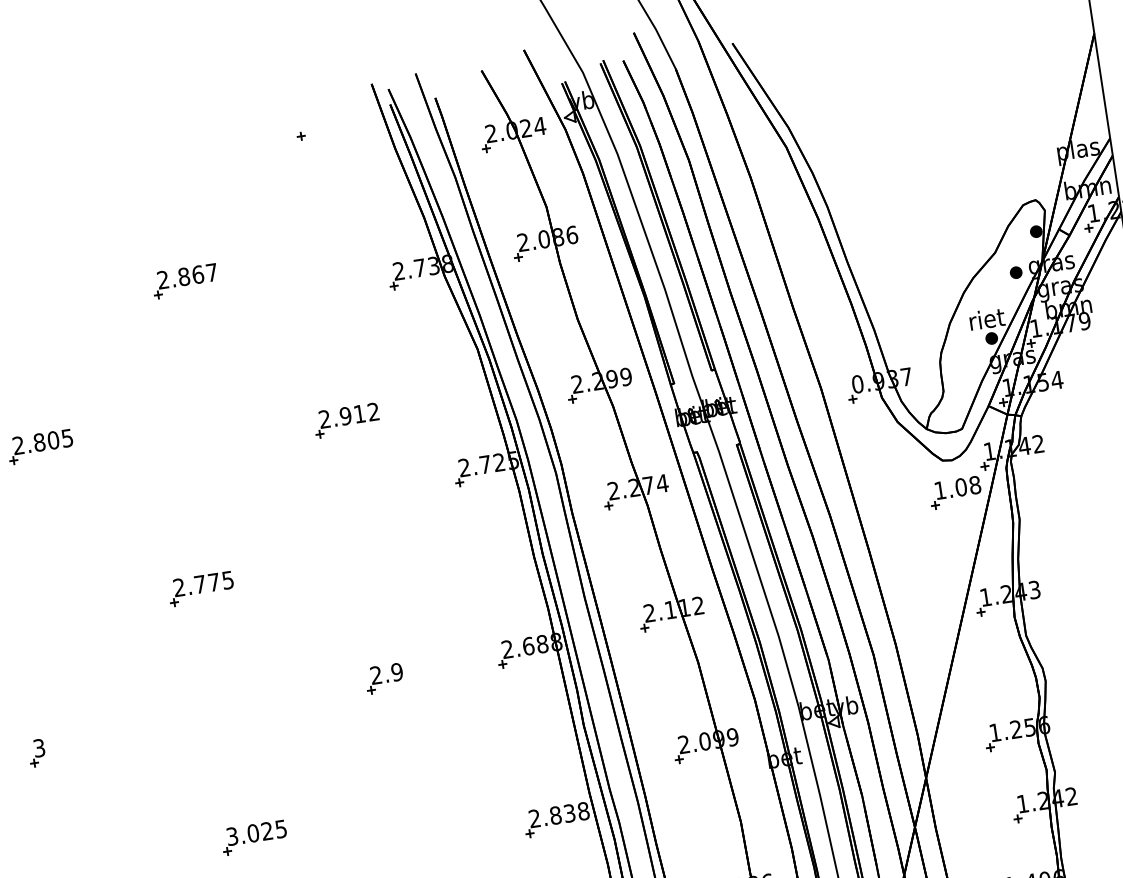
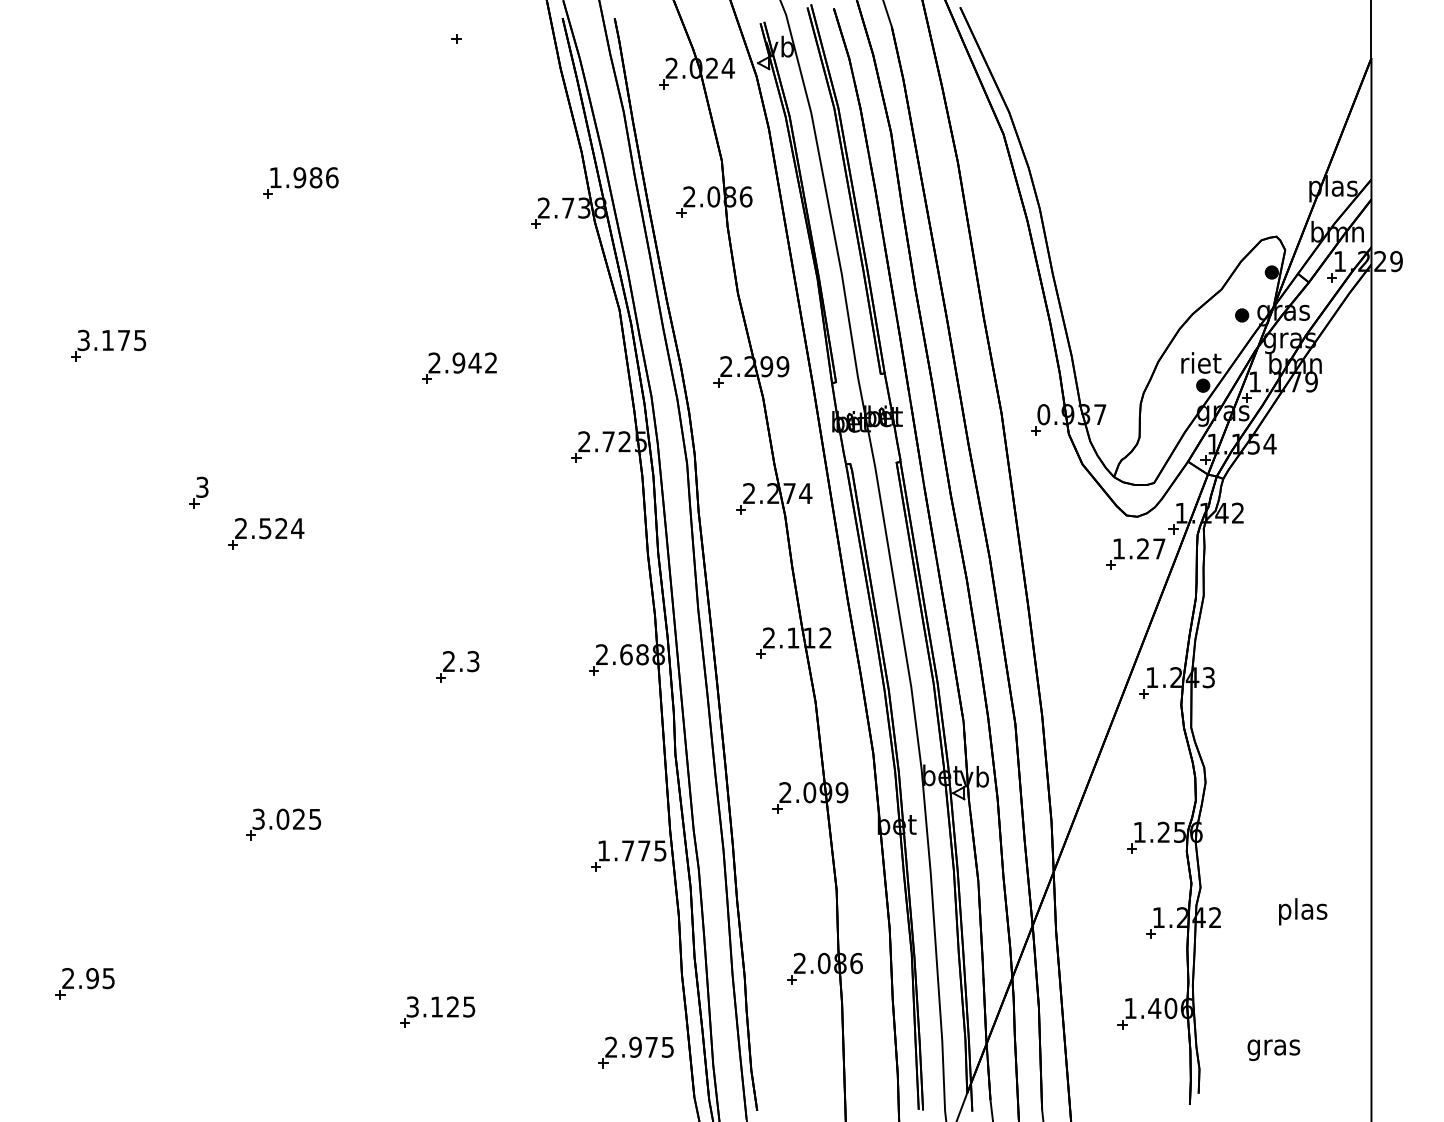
text: (187, 276) -> (303, 177), 2.867 -> 1.986
text: (359, 413) -> (474, 362), 2.912 -> 2.942
text: (35, 443) -> (103, 340), 2.805 -> 3.175
text: (967, 486) -> (1150, 548), 1.08 -> 1.27
text: (214, 582) -> (281, 528), 2.775 -> 2.524
text: (397, 672) -> (473, 661), 2.9 -> 2.3
part: (36, 753) -> (198, 492), moved
text: (558, 814) -> (631, 850), 2.838 -> 1.775

